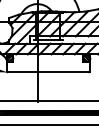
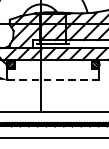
line: (48, 72) -> (53, 80), solid -> dashed

